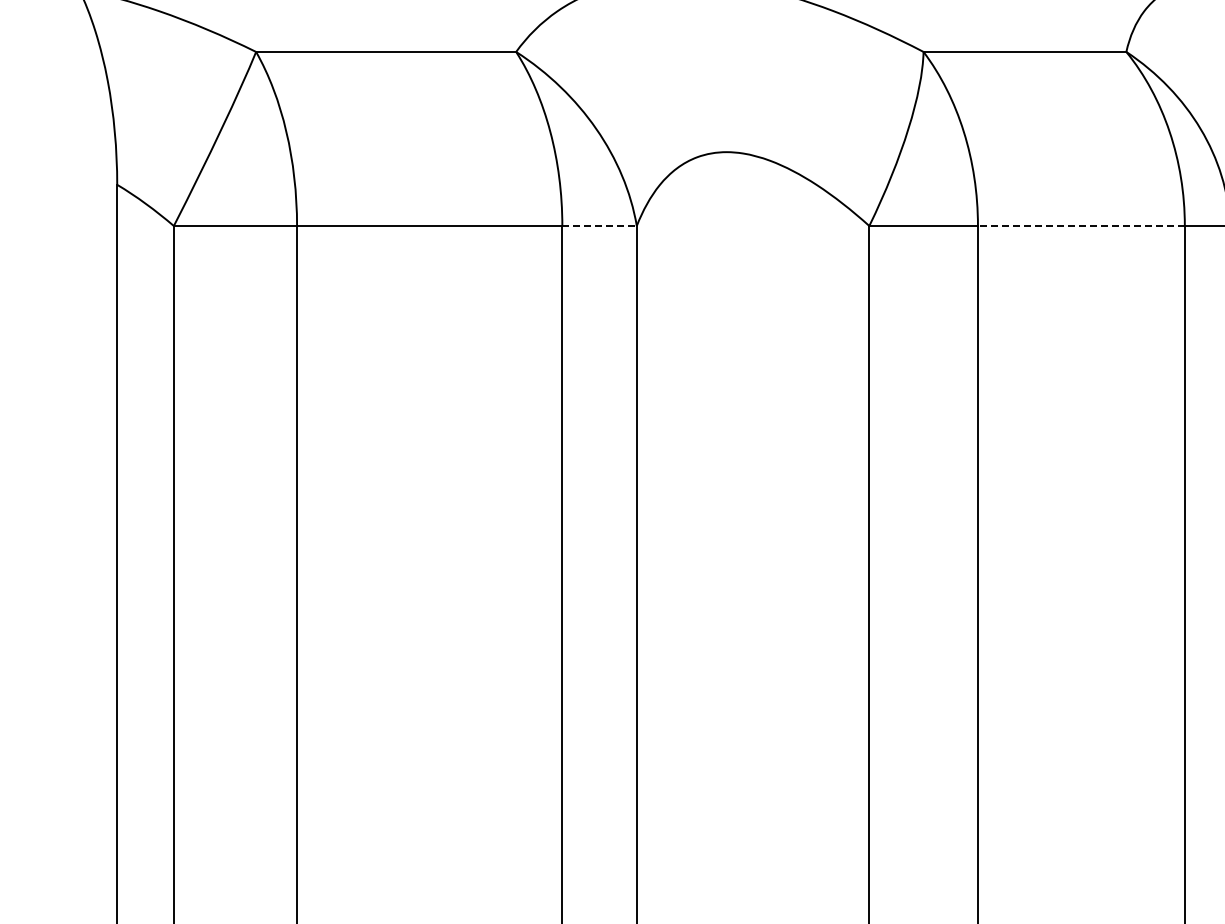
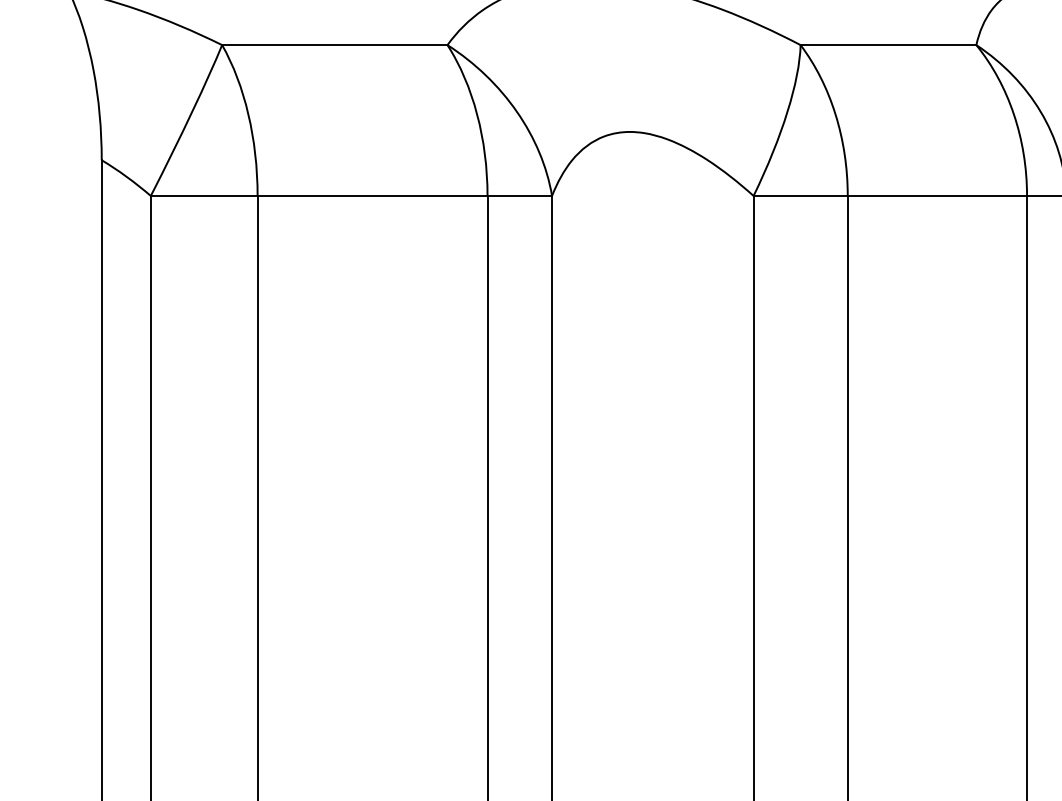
line: (600, 226) -> (520, 196), dashed -> solid
line: (1080, 226) -> (936, 196), dashed -> solid

